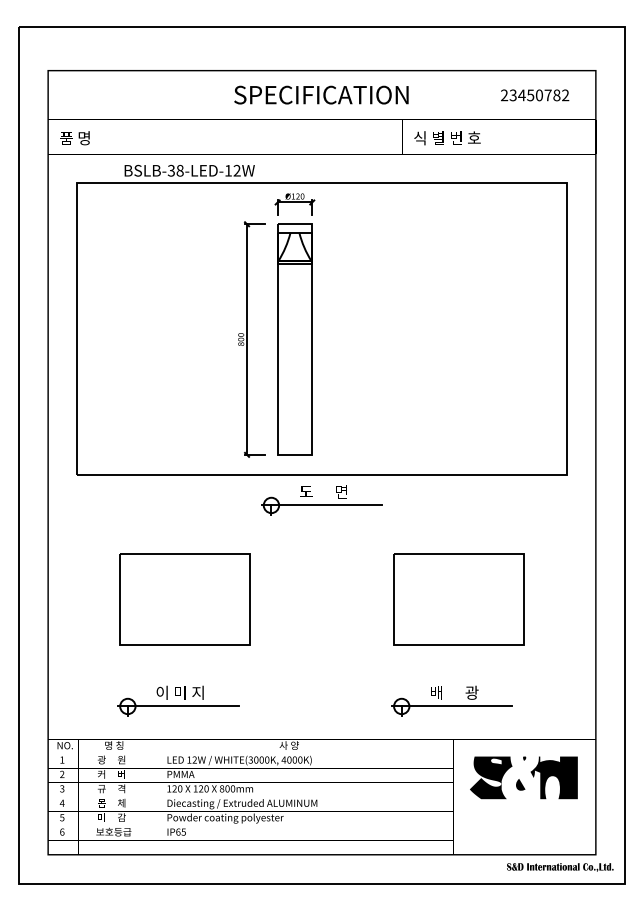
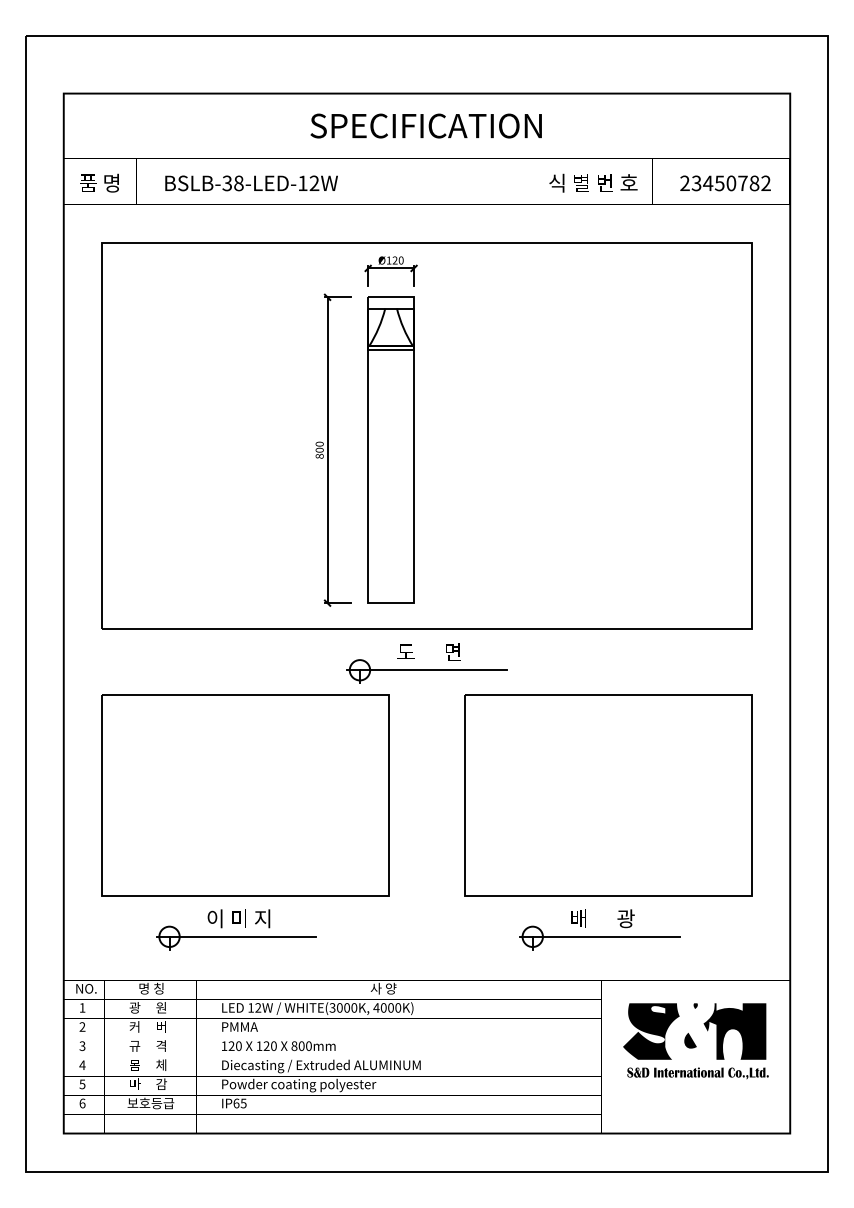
text: (535, 95) -> (725, 183), moved
text: (189, 170) -> (251, 183), moved
part: (185, 599) -> (245, 795), size x1.67
part: (458, 599) -> (608, 795), size x1.67
part: (559, 867) -> (697, 1073), moved

